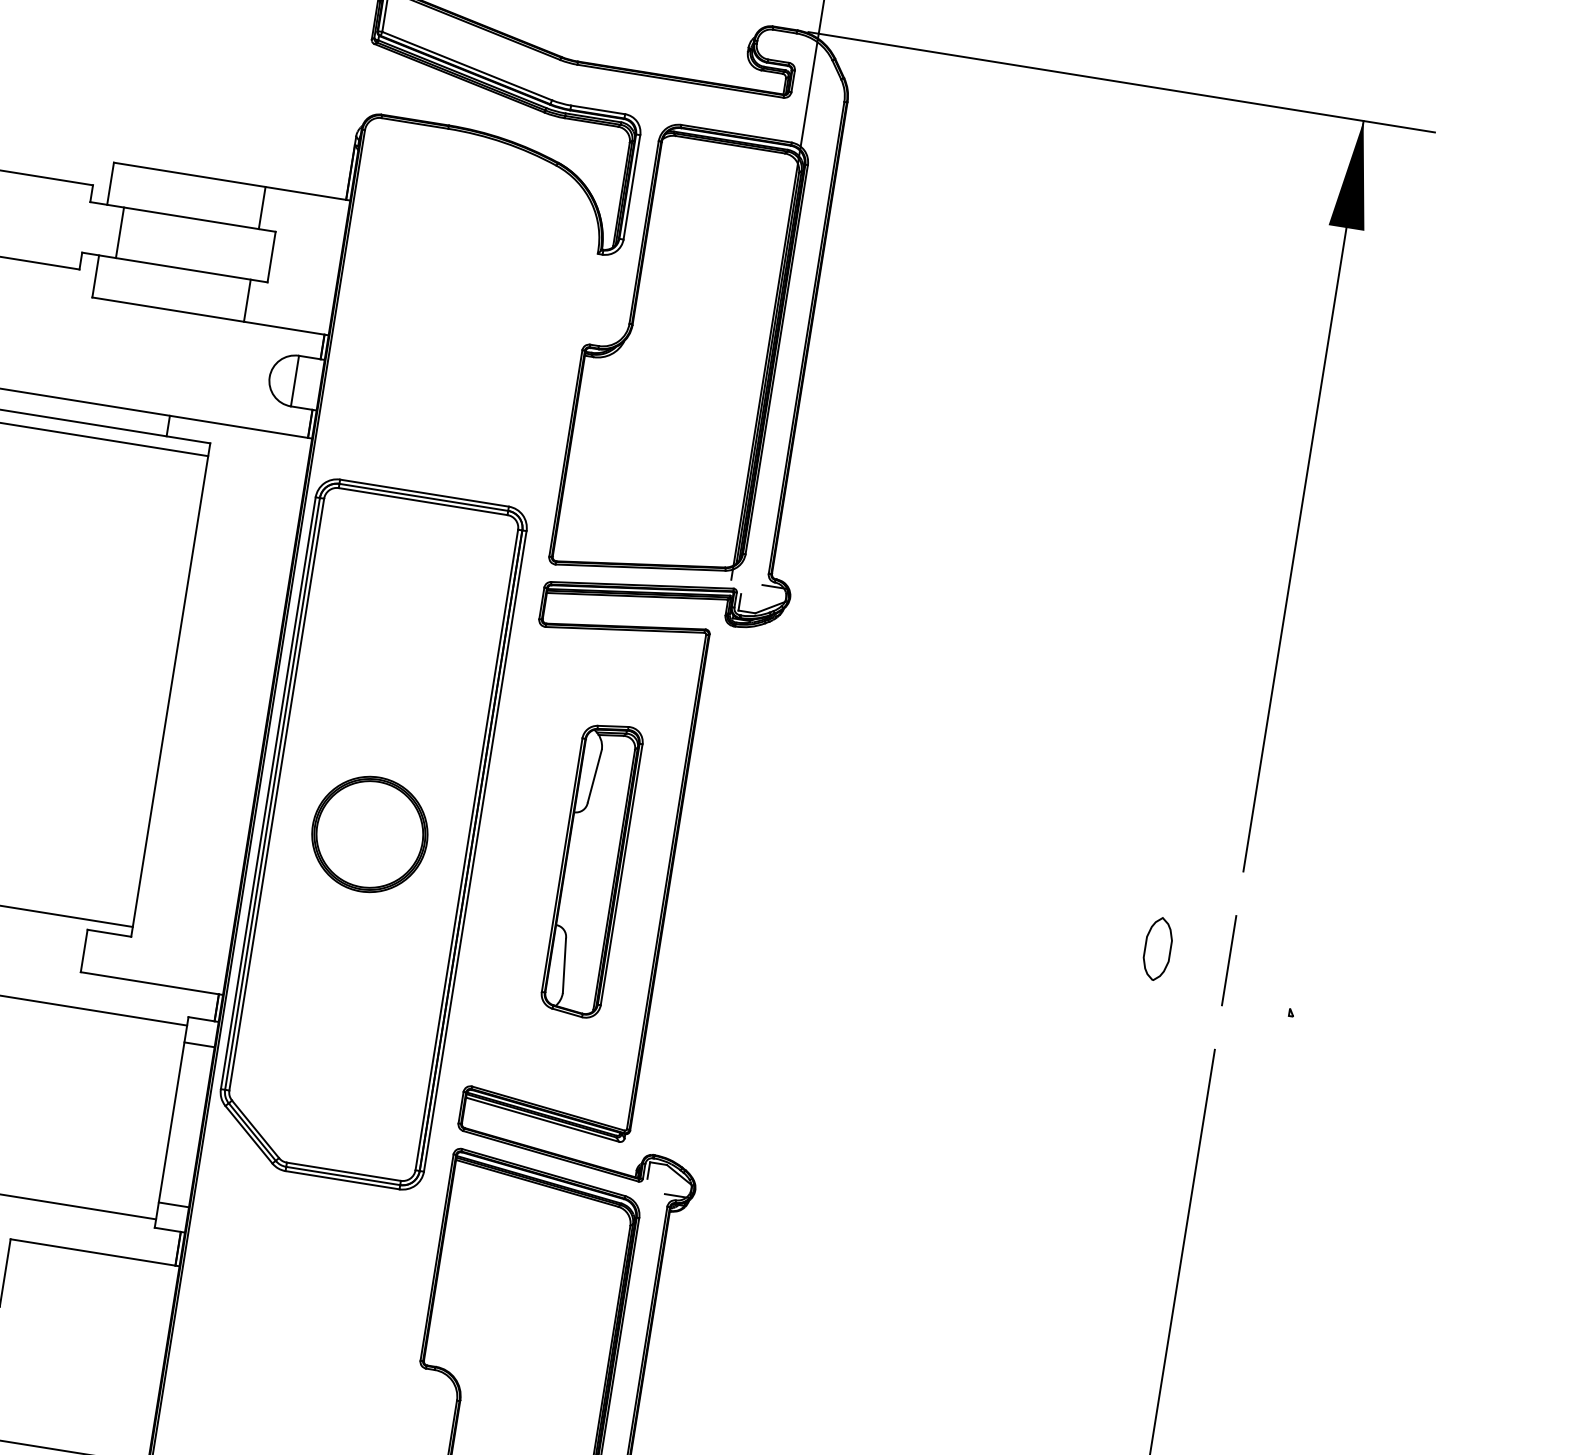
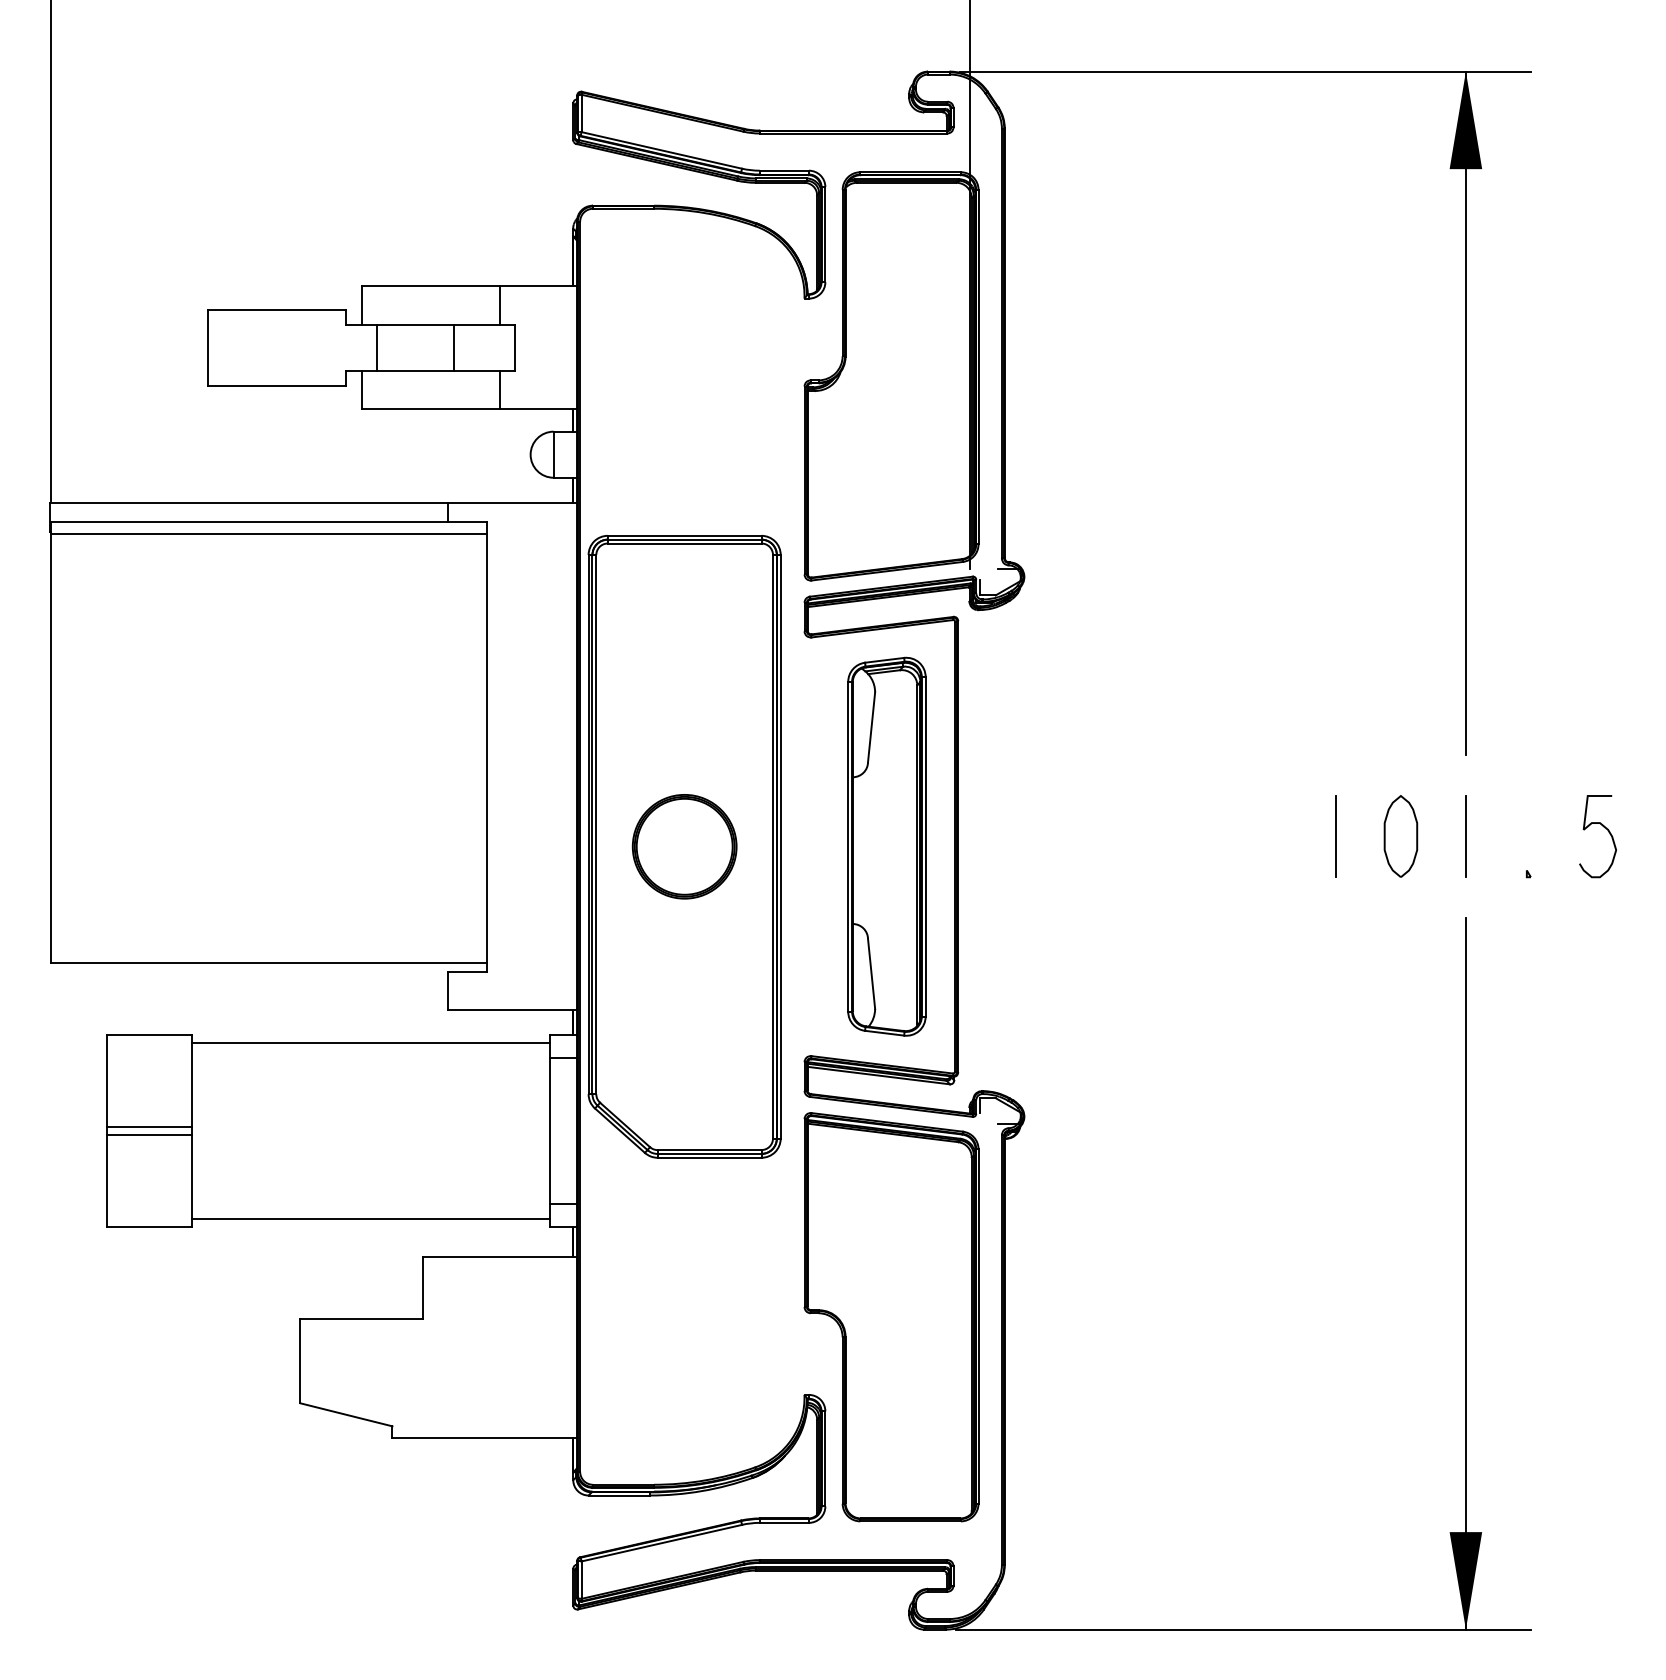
line: (203, 245) -> (453, 347), added
part: (591, 869) -> (886, 846), size x1.43
line: (1086, 937) -> (1335, 836), added
part: (1157, 949) -> (1400, 836), size x1.43
curve: (1382, 976) -> (1604, 828), added

